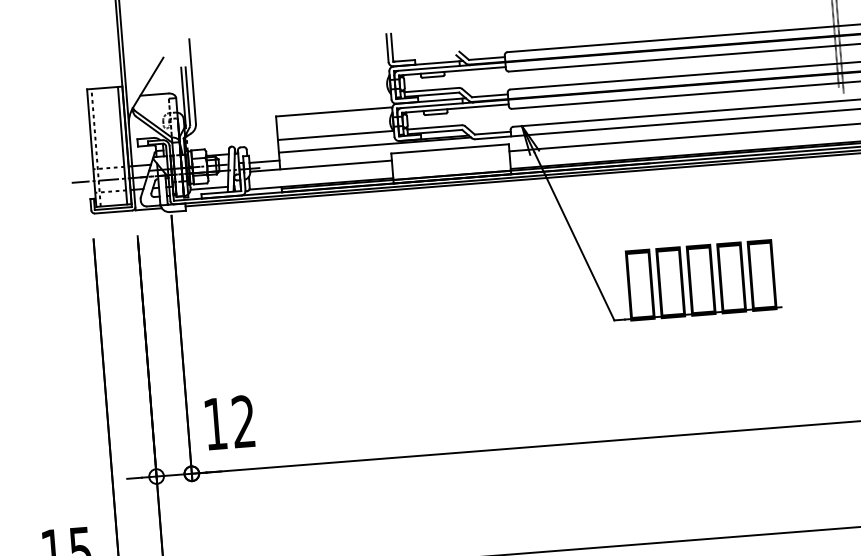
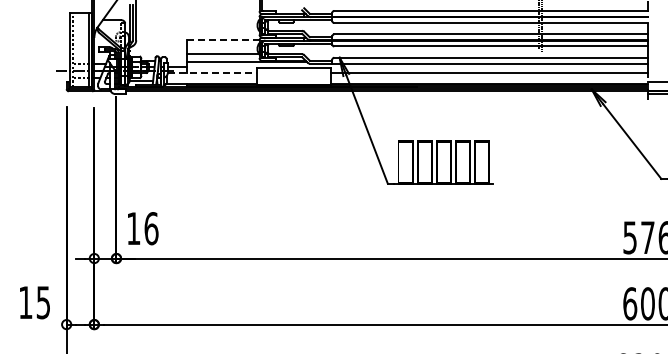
line: (334, 111) -> (223, 39), solid -> dashed
line: (321, 165) -> (212, 72), solid -> dashed
text: (243, 421) -> (151, 228), 12 -> 16

